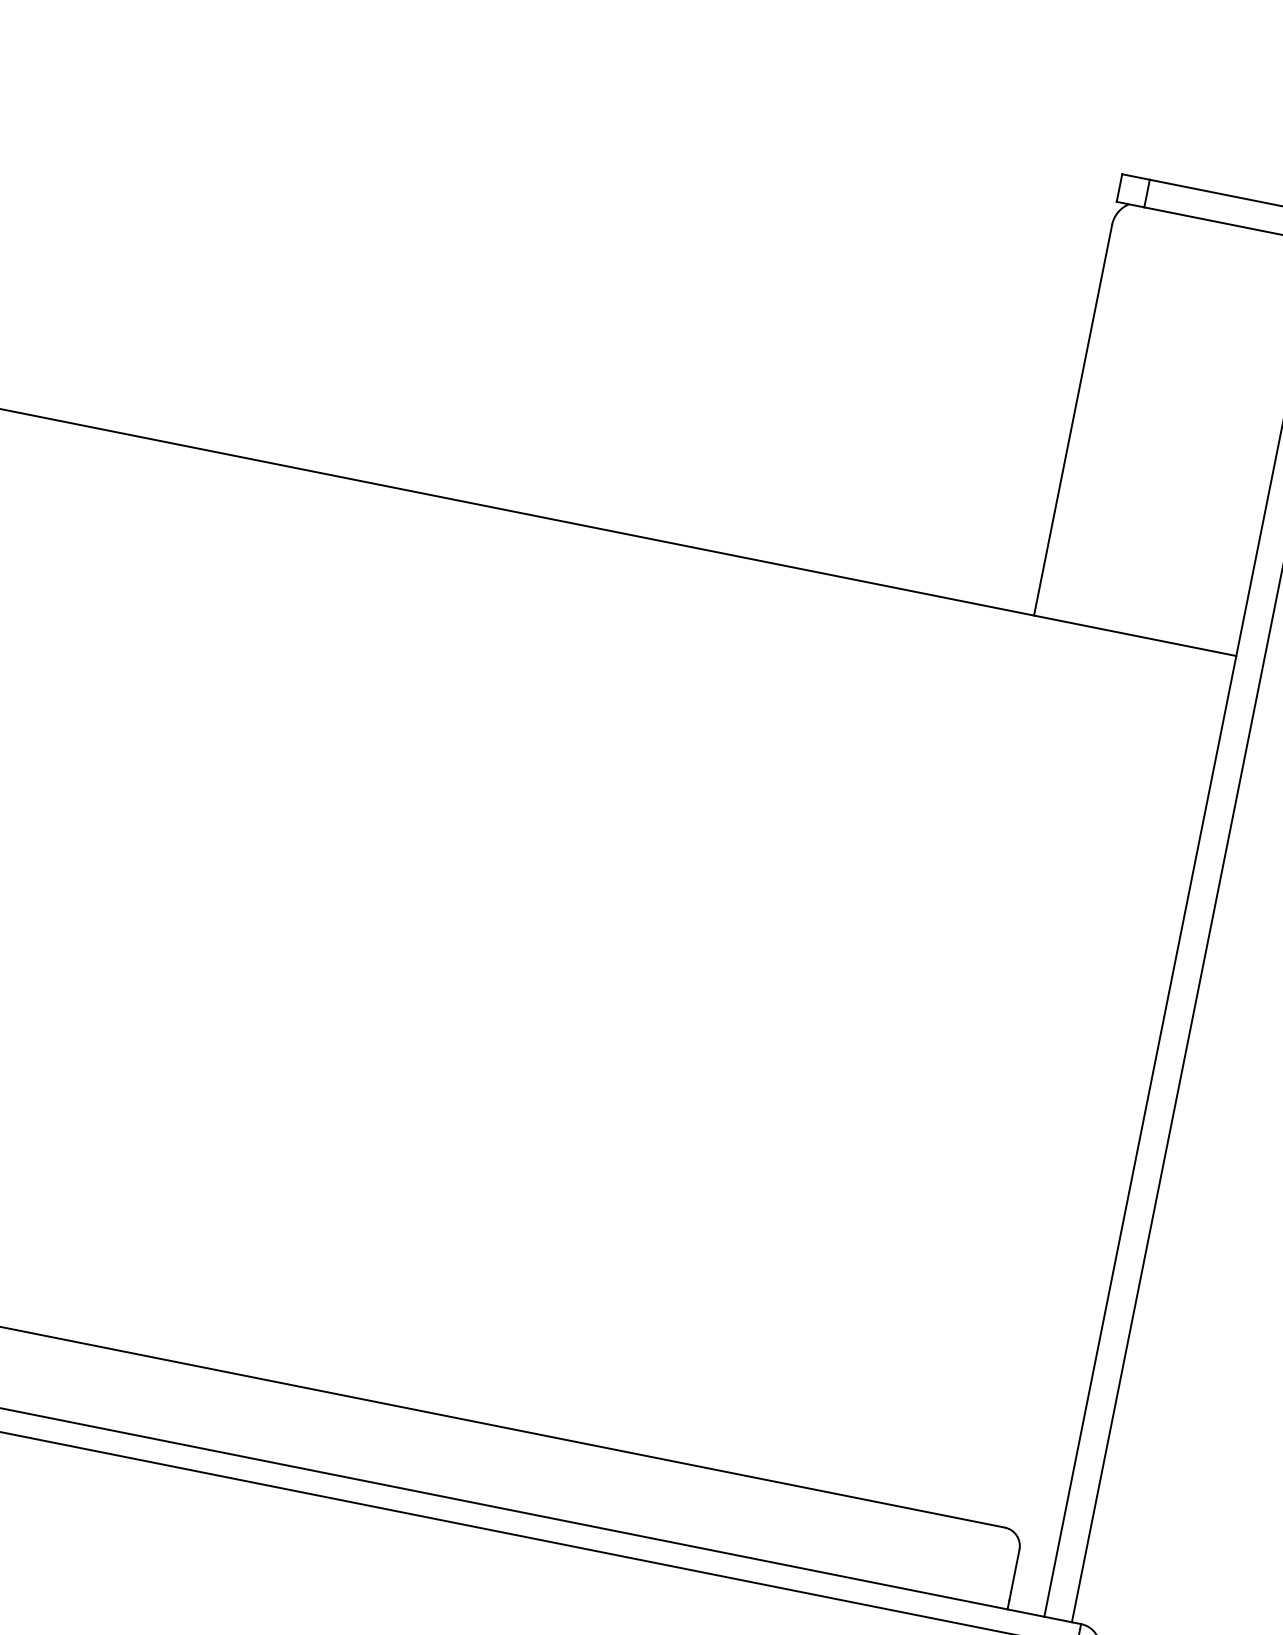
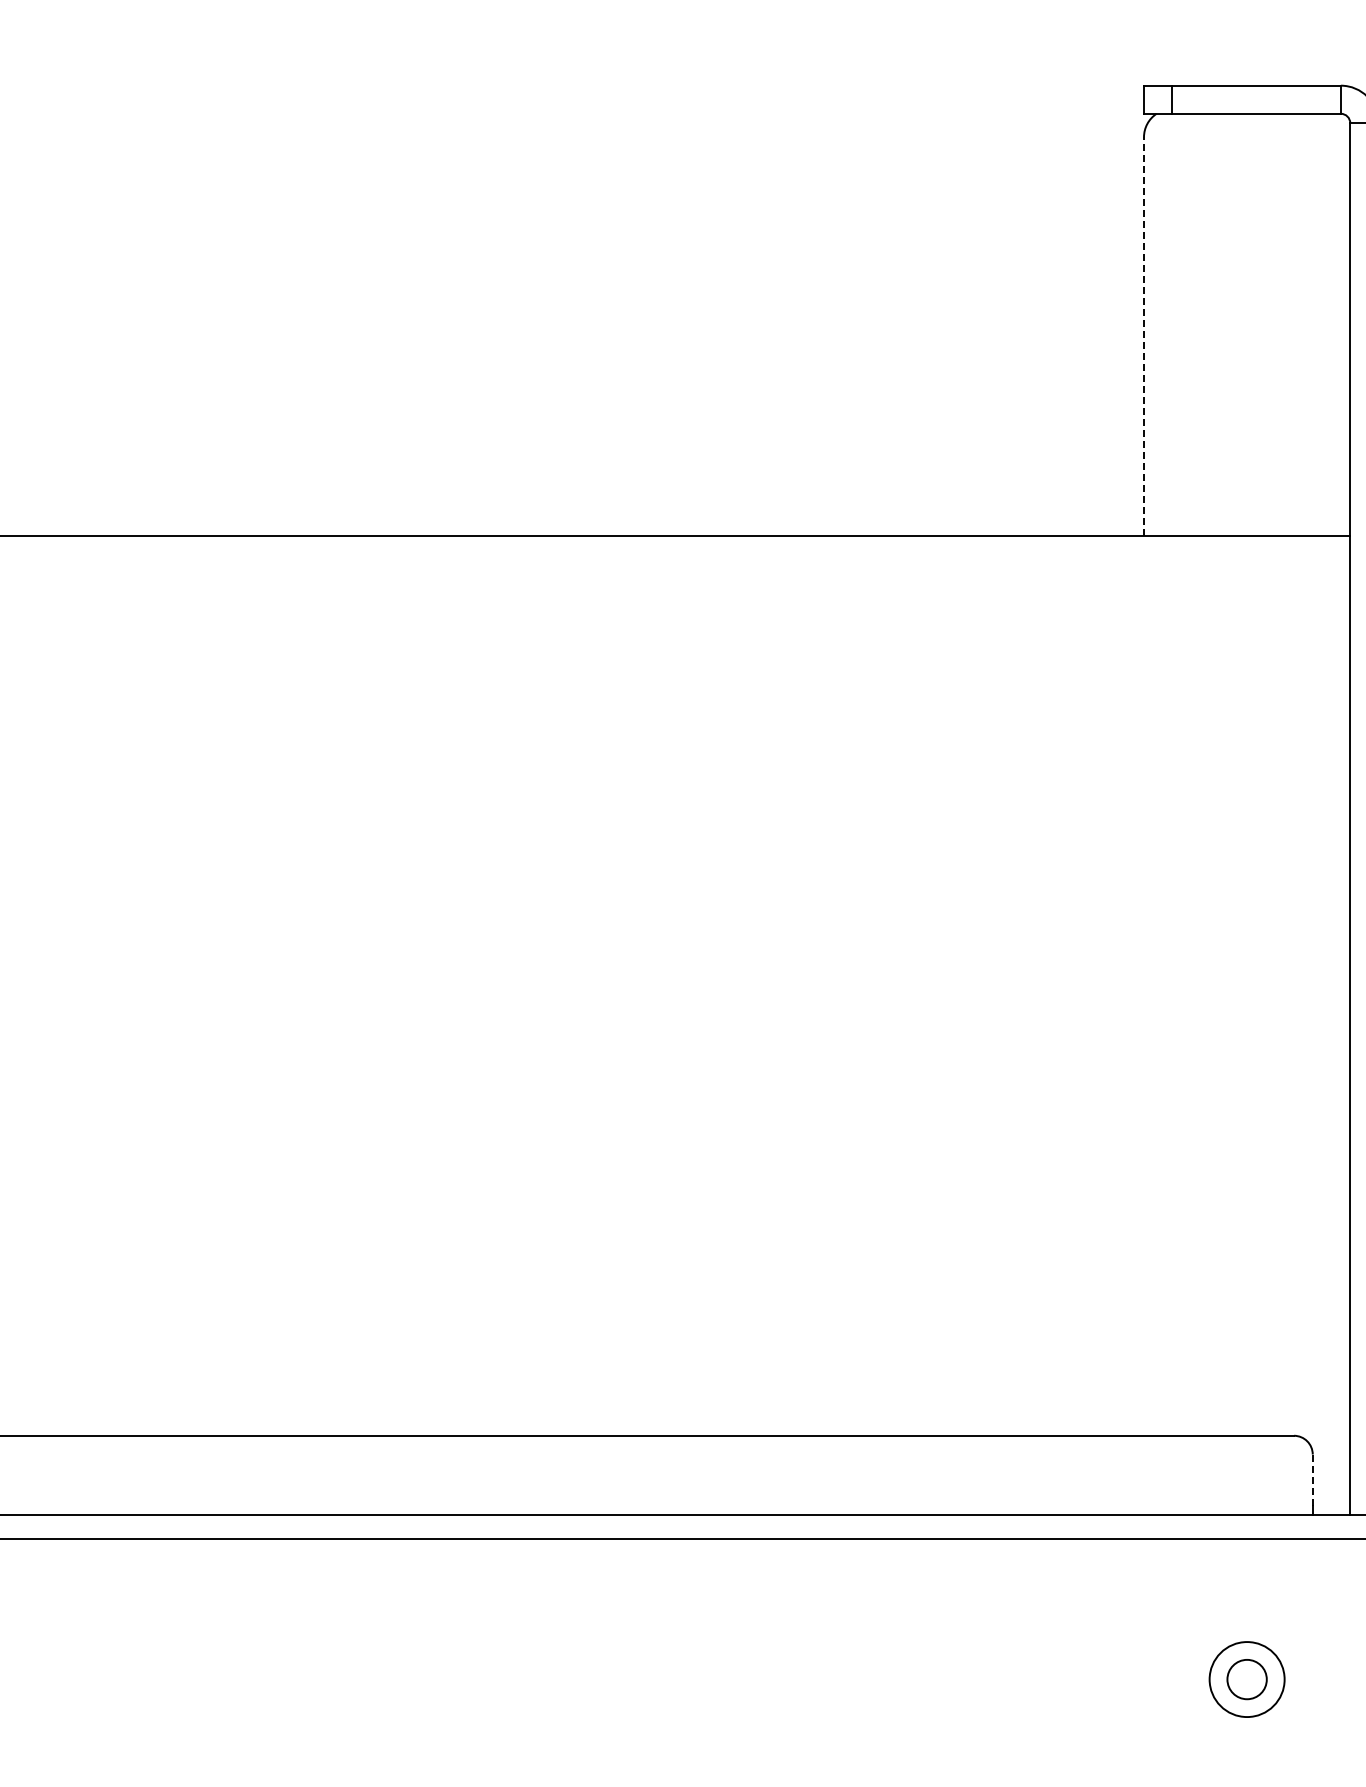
line: (1072, 419) -> (1143, 335), solid -> dashed
line: (1014, 1575) -> (1312, 1480), solid -> dashed

